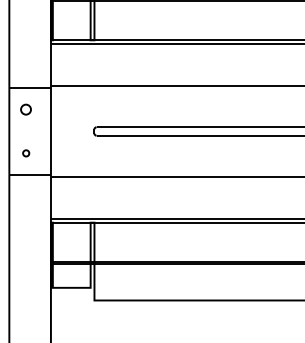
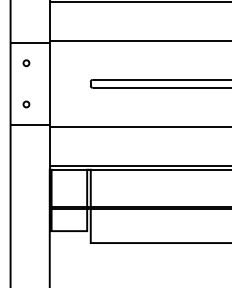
part: (26, 109) -> (26, 63), size x0.62

